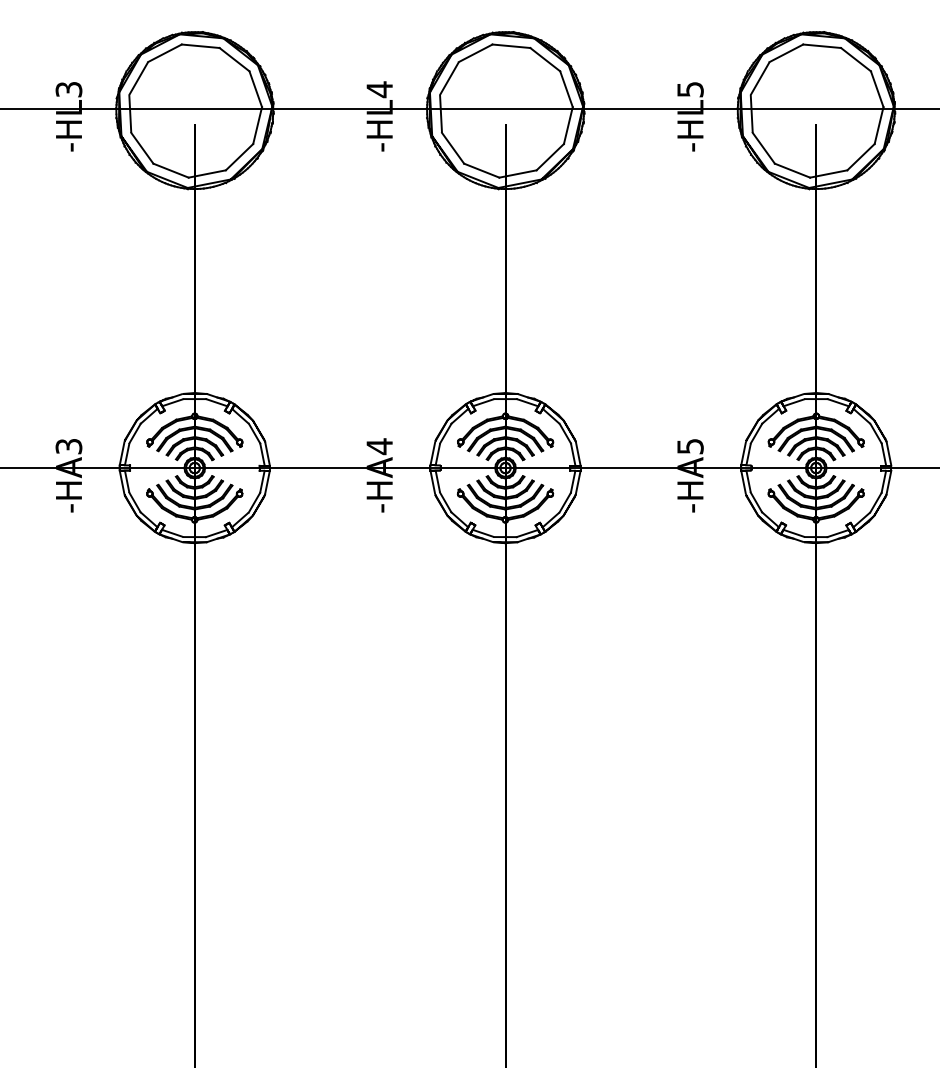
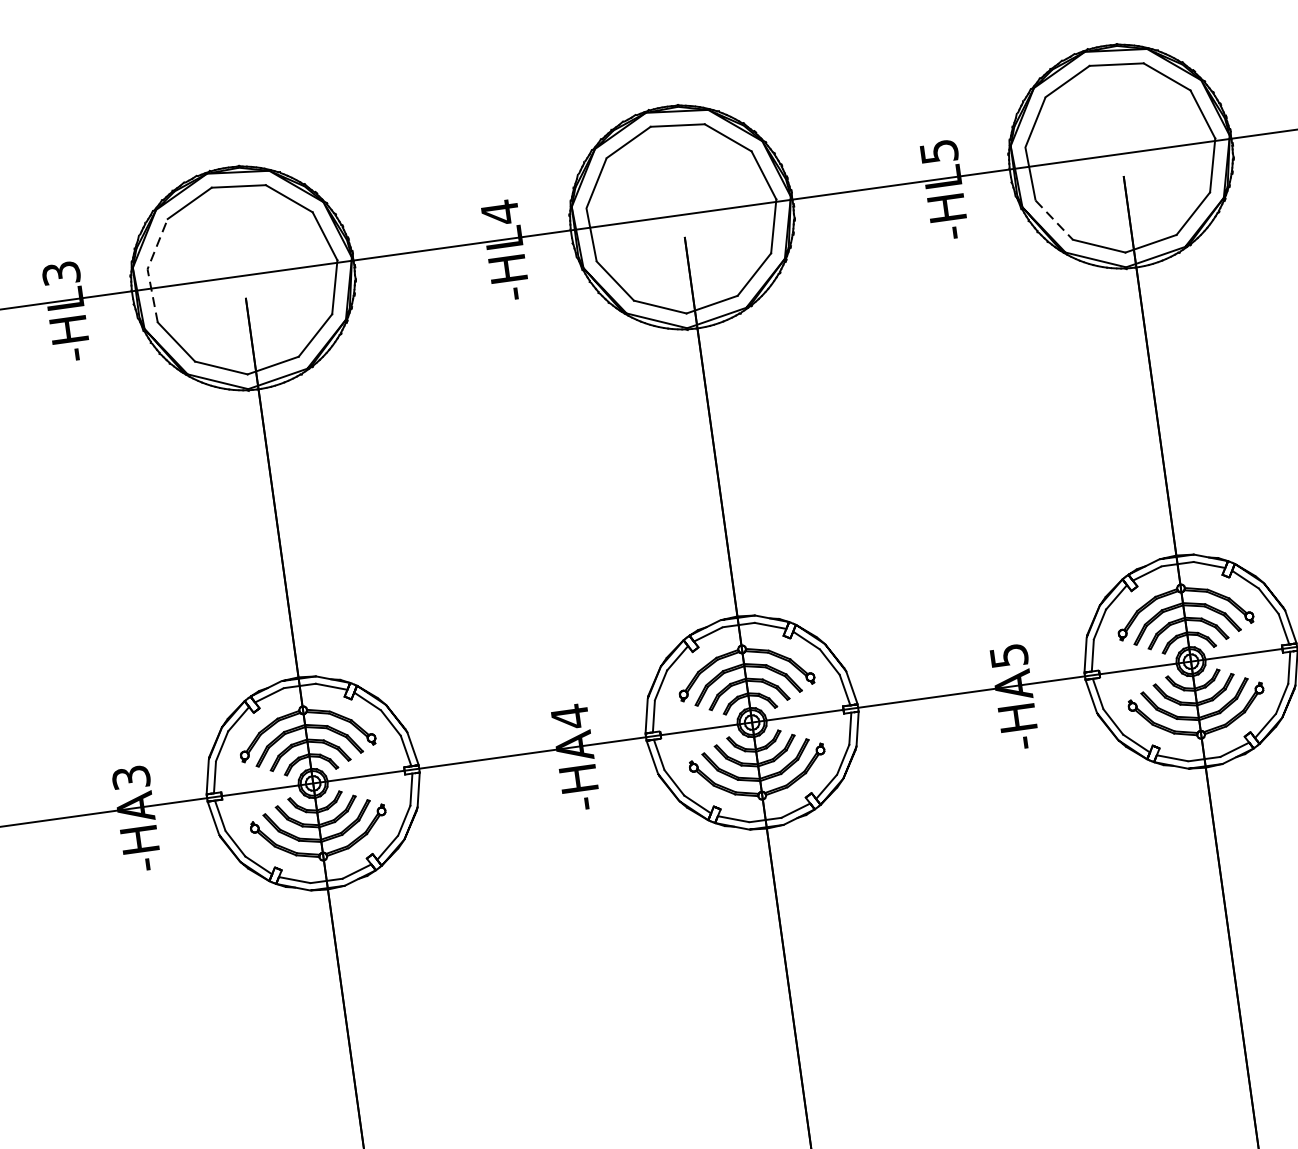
line: (129, 95) -> (147, 269), solid -> dashed
line: (763, 148) -> (1053, 220), solid -> dashed

